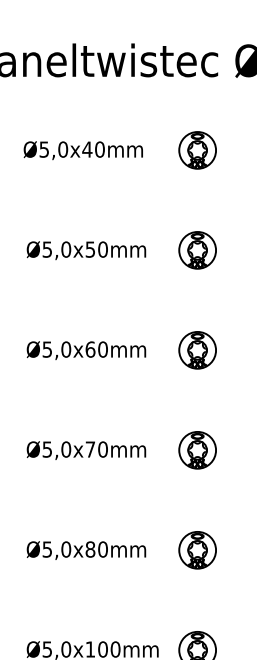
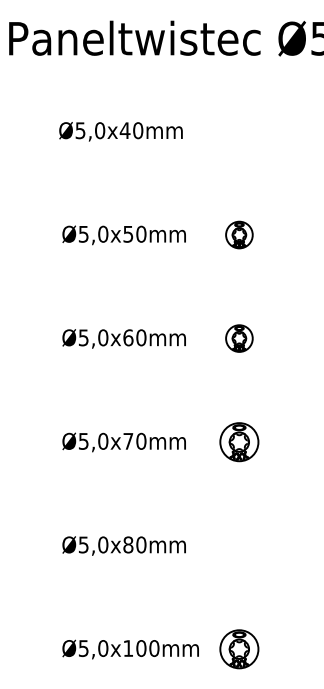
part: (197, 150) -> (239, 131), removed
part: (197, 249) -> (239, 234), size x0.7
part: (197, 350) -> (239, 338), size x0.7
part: (197, 550) -> (239, 545), removed

